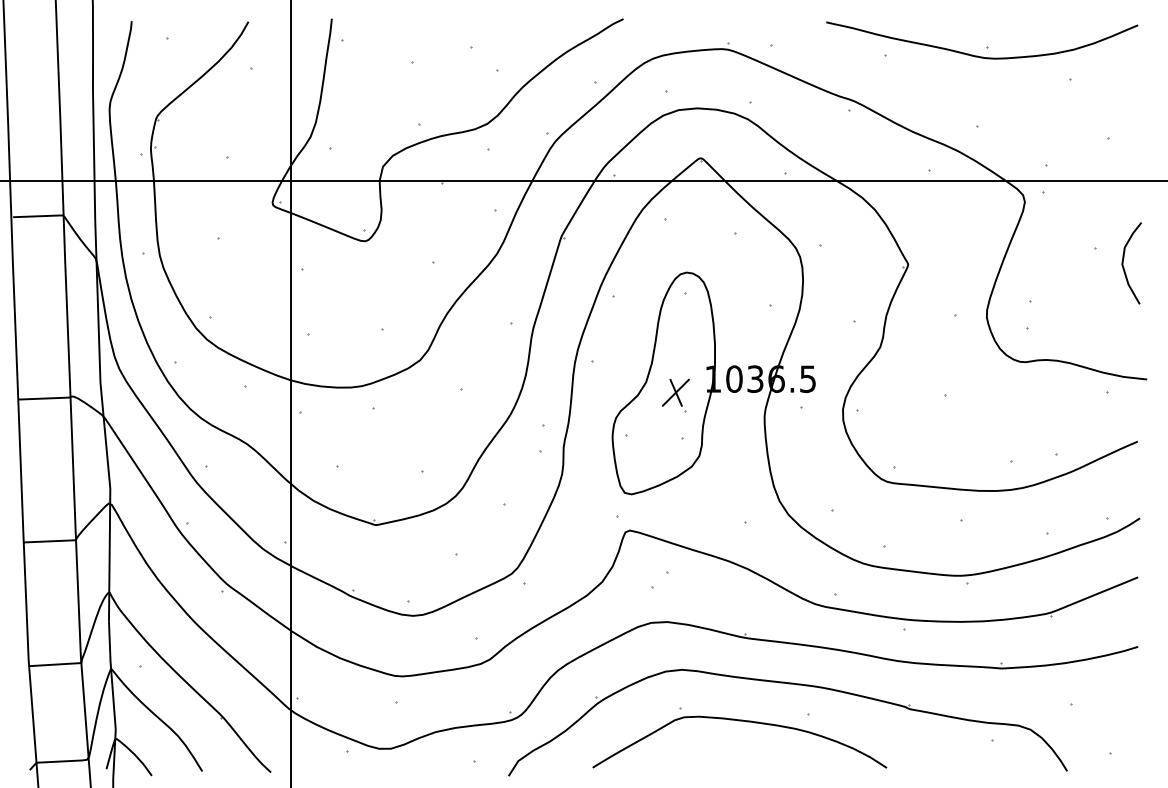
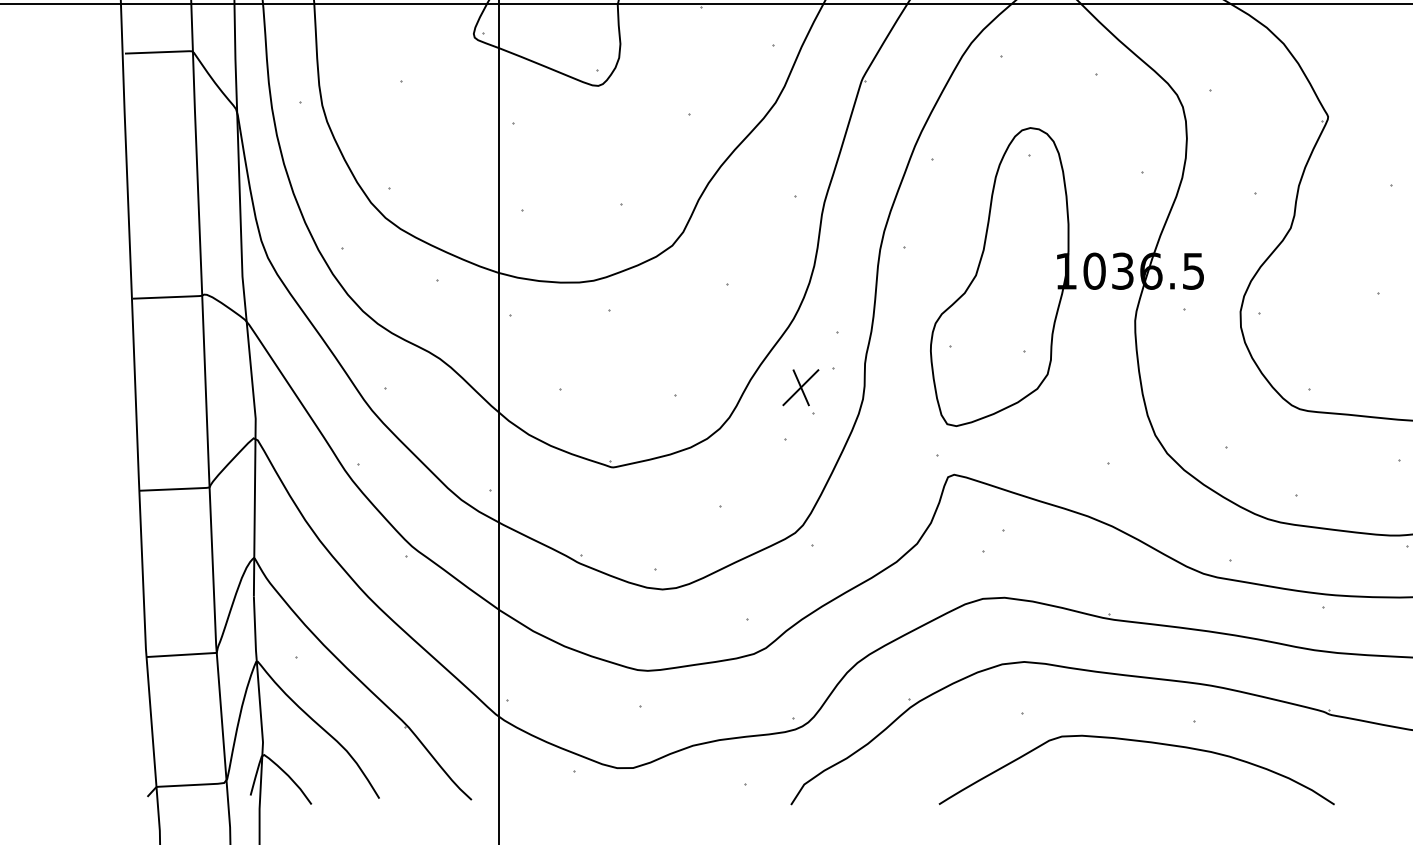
part: (675, 395) -> (800, 391), moved
curve: (739, 721) -> (1136, 742), moved

